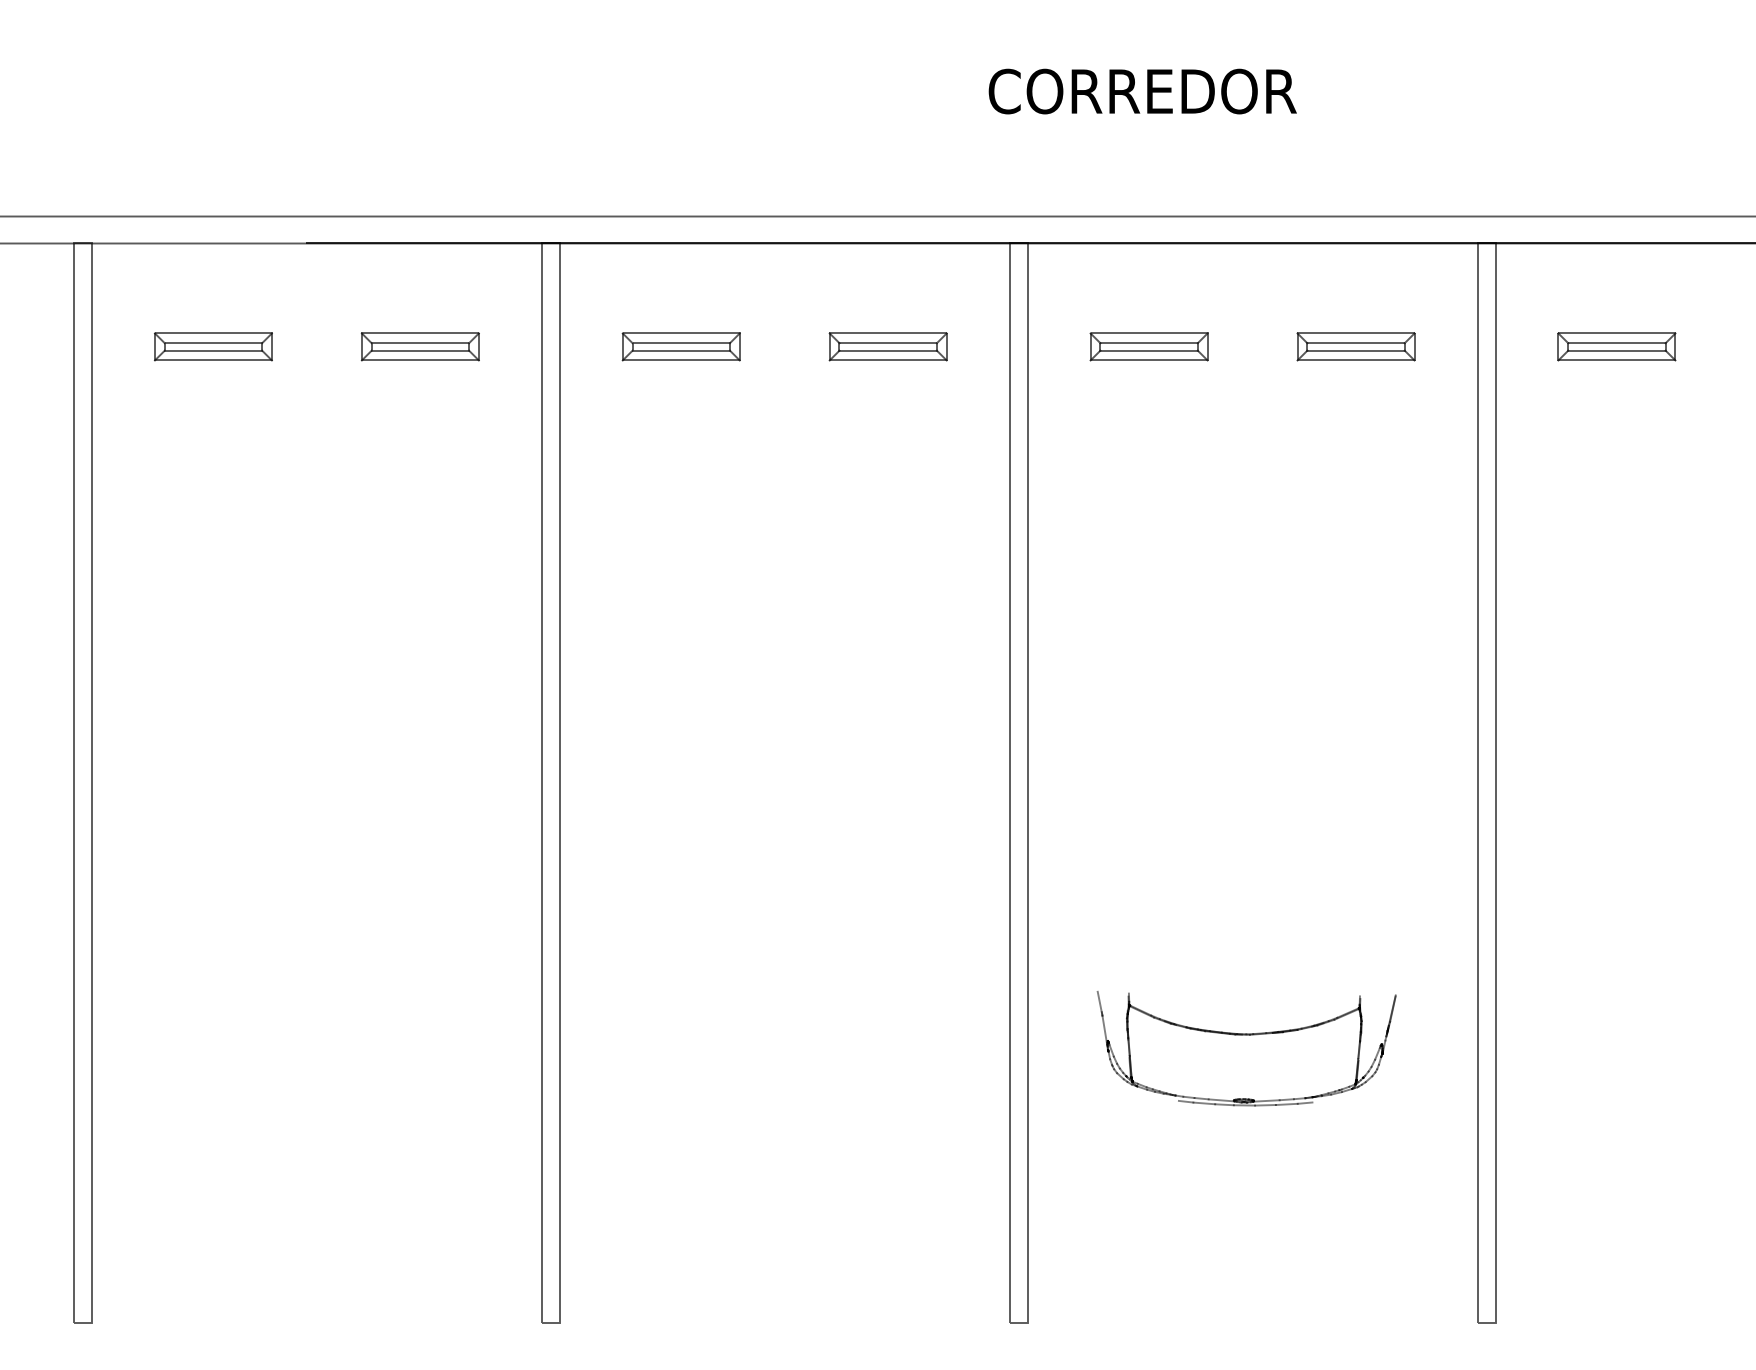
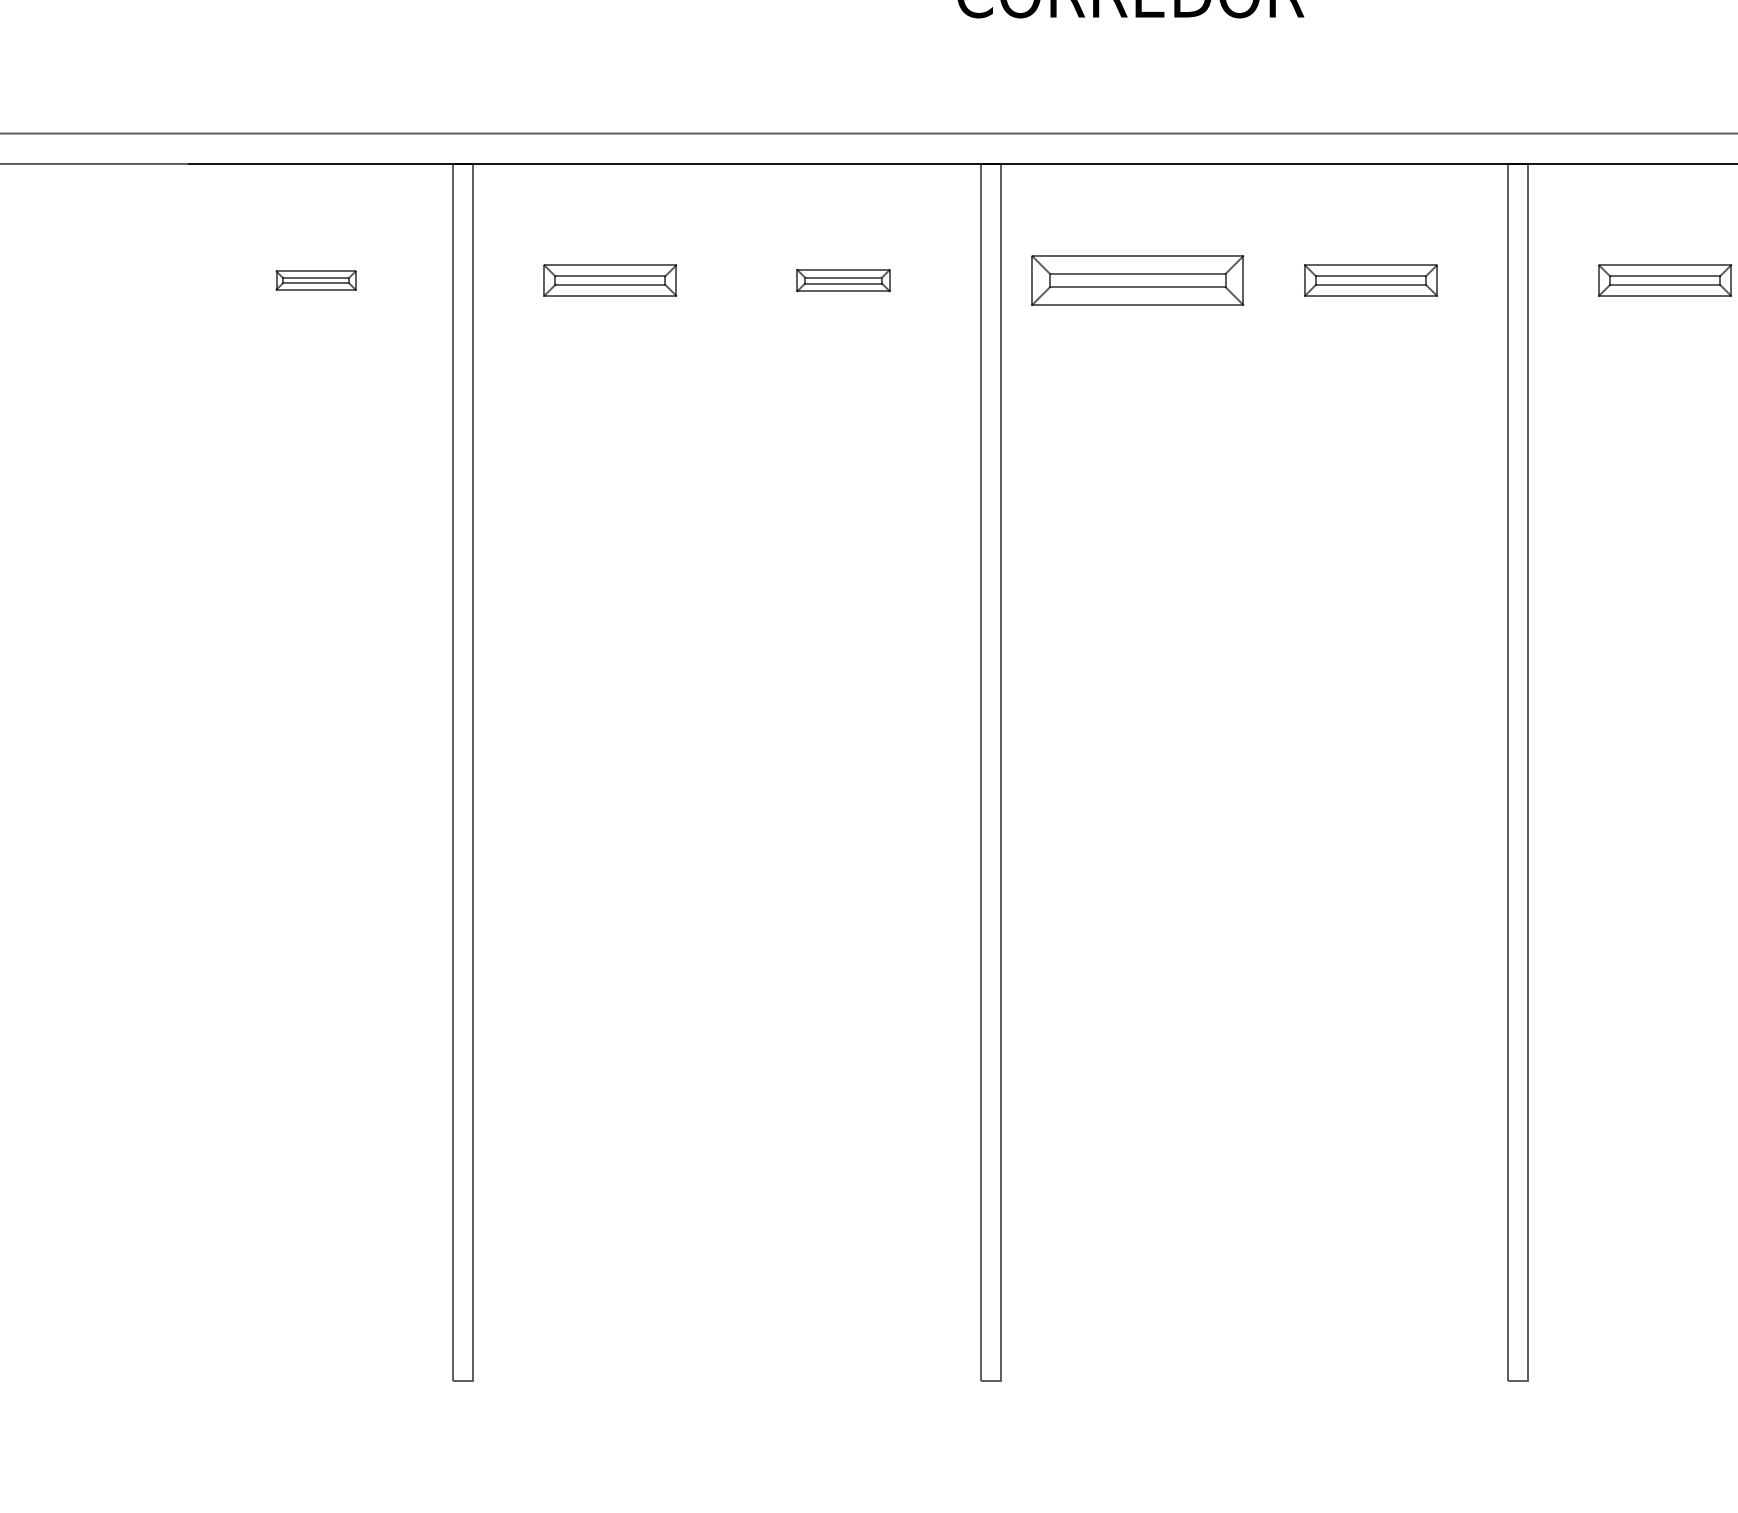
part: (213, 346) -> (83, 280), removed
part: (419, 346) -> (315, 280), size x0.6
part: (887, 346) -> (842, 280), size x0.7
part: (1148, 346) -> (1137, 280), size x1.6
part: (1246, 1048) -> (1247, 1071), removed

